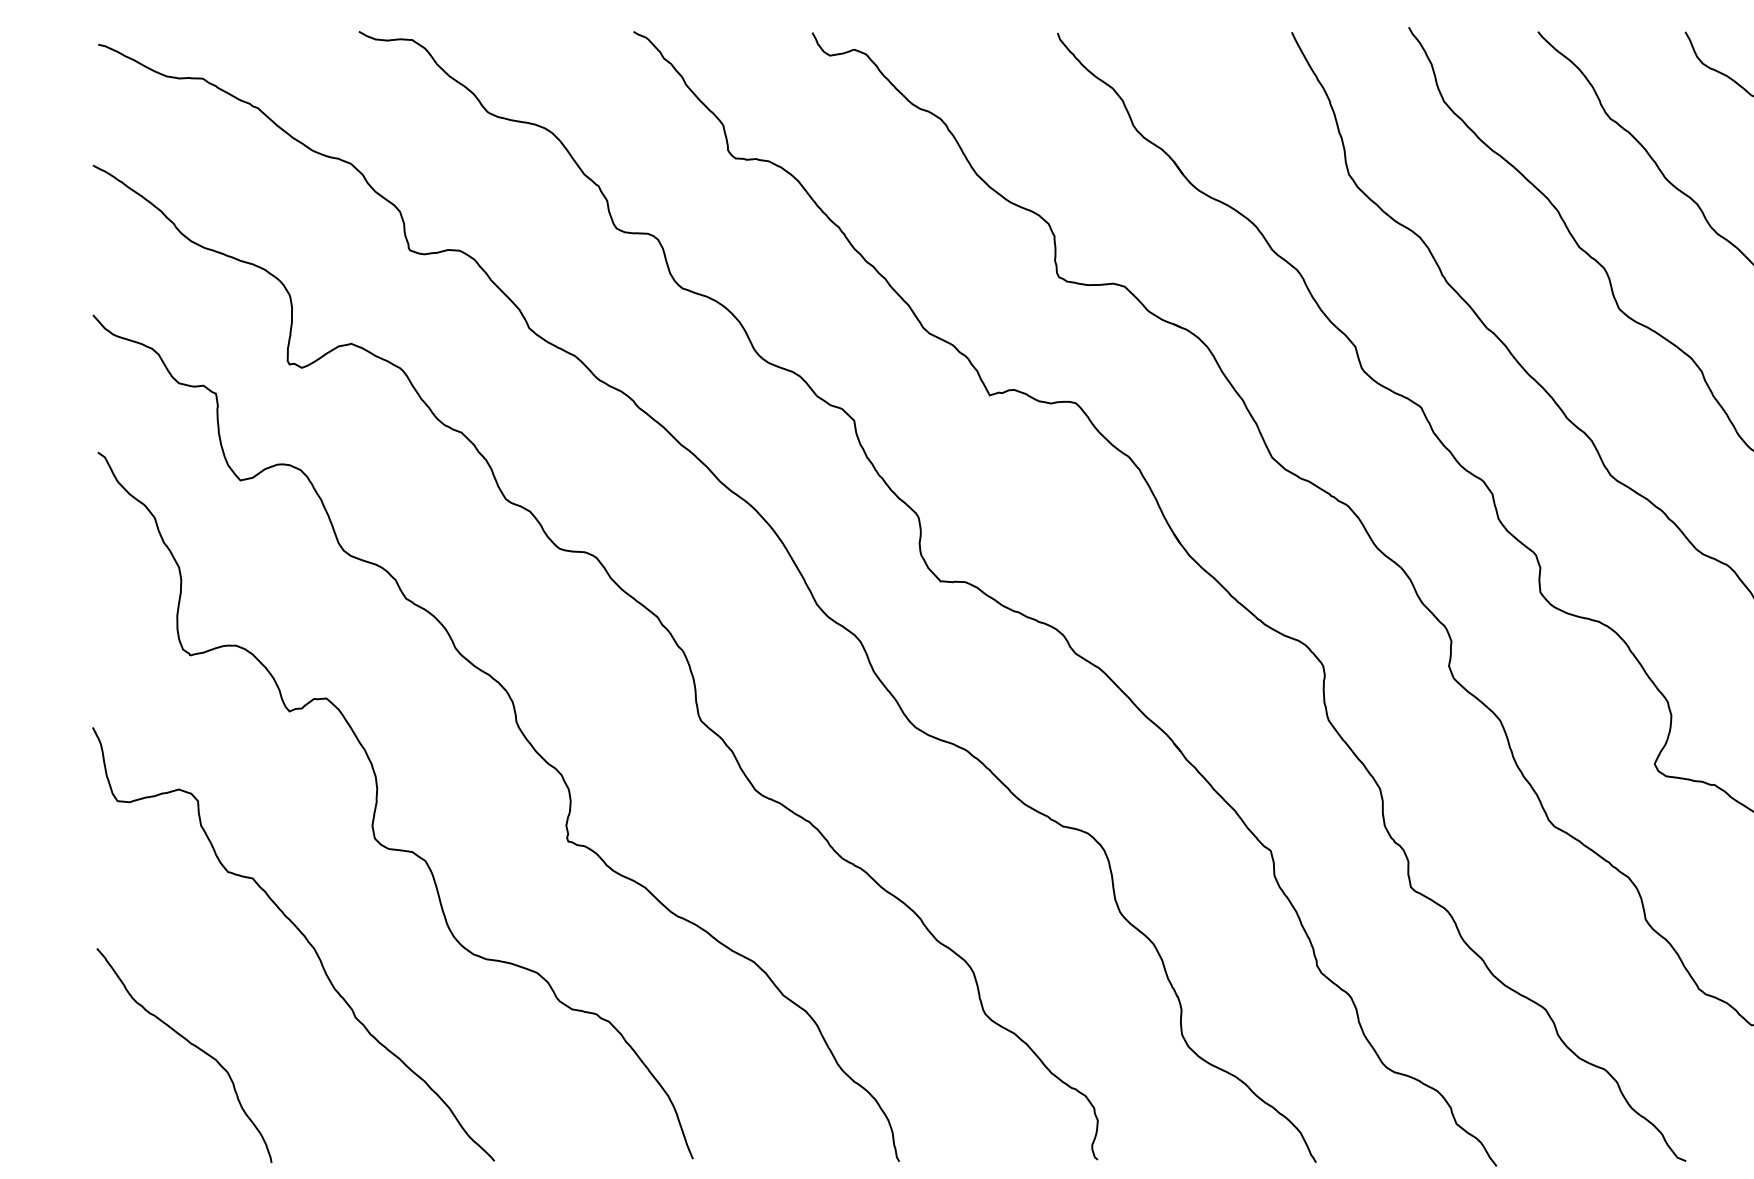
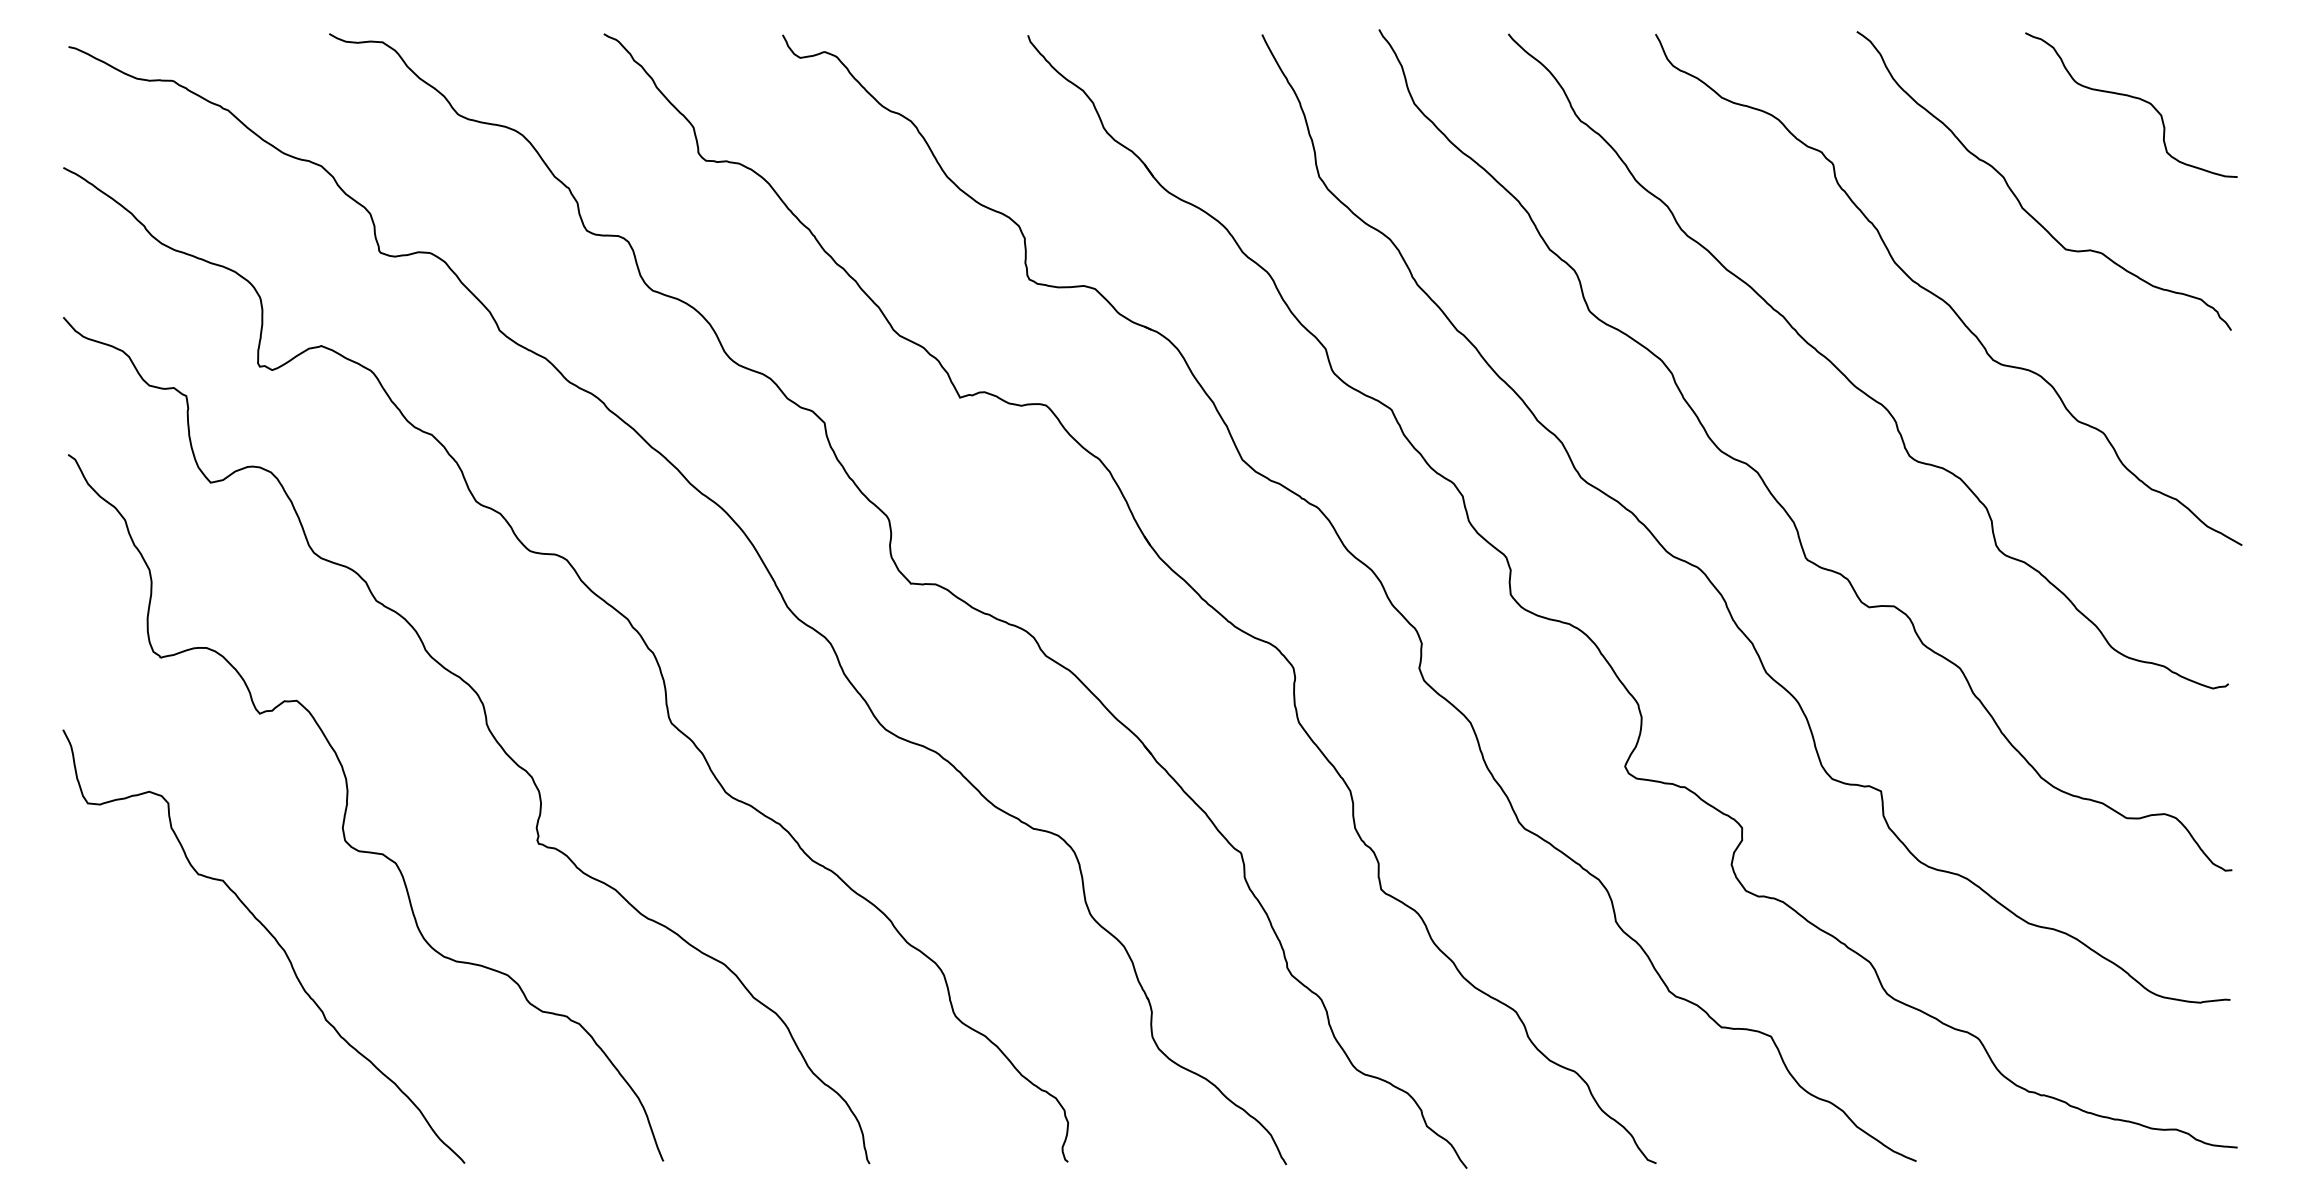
curve: (190, 1044) -> (160, 1046), removed

